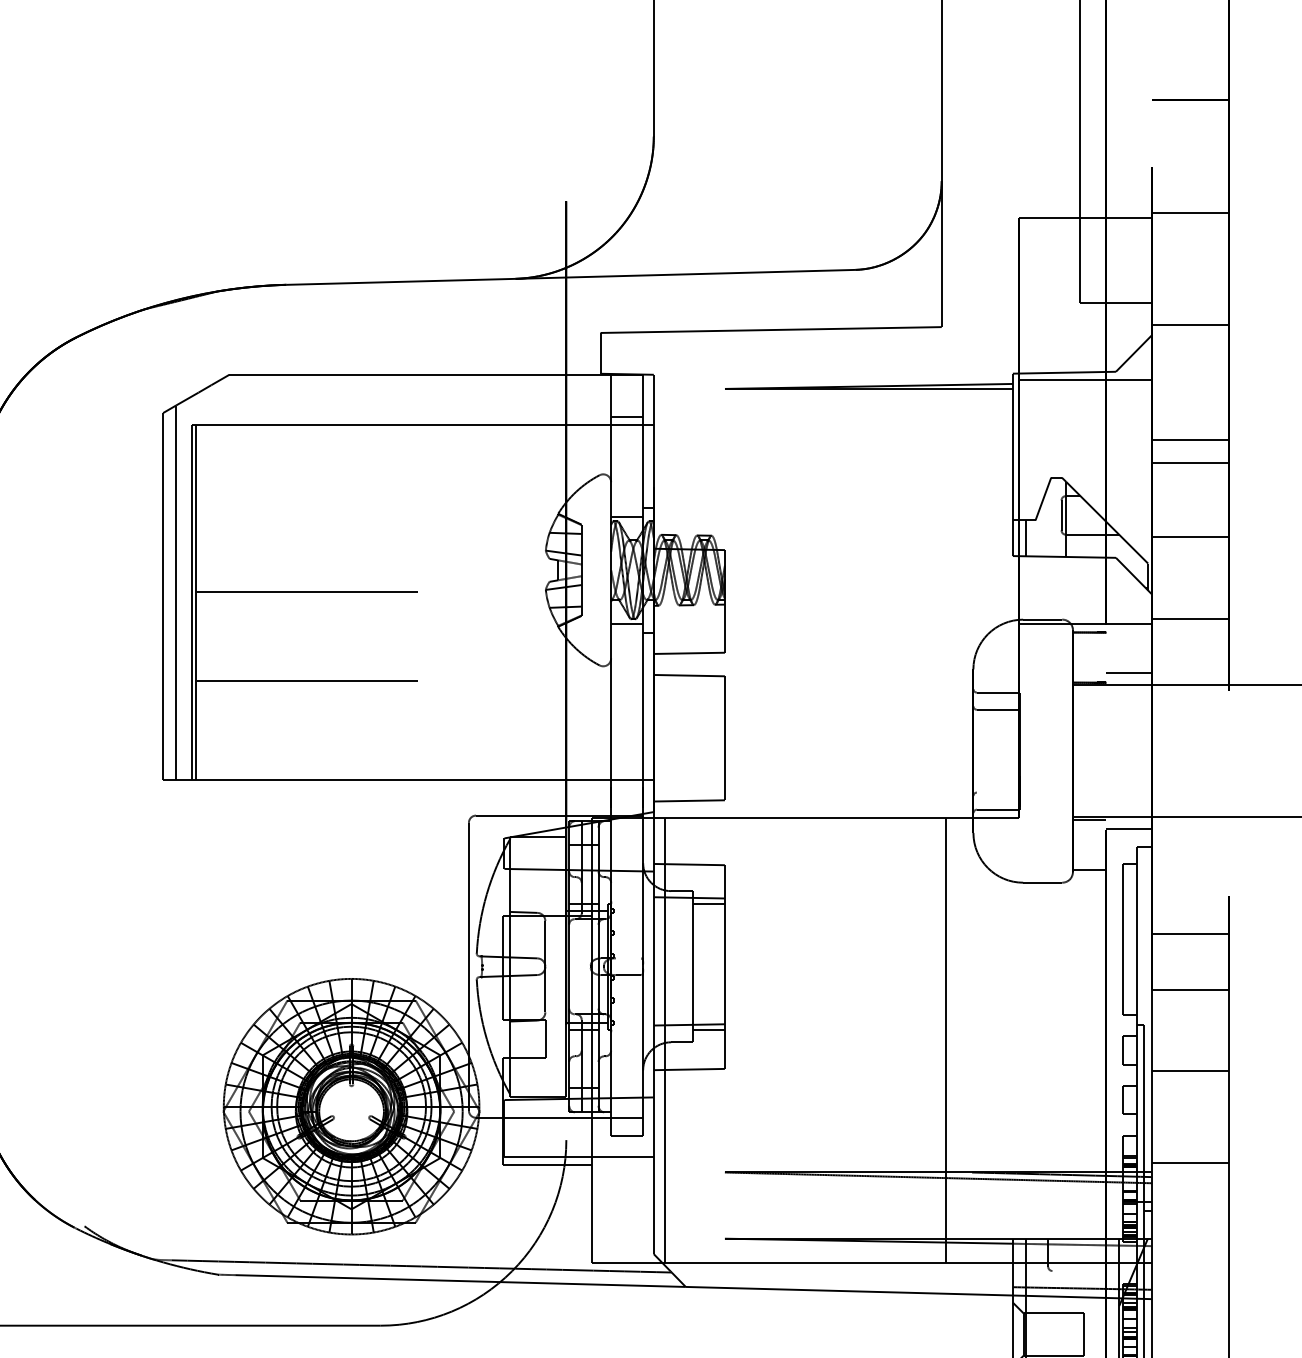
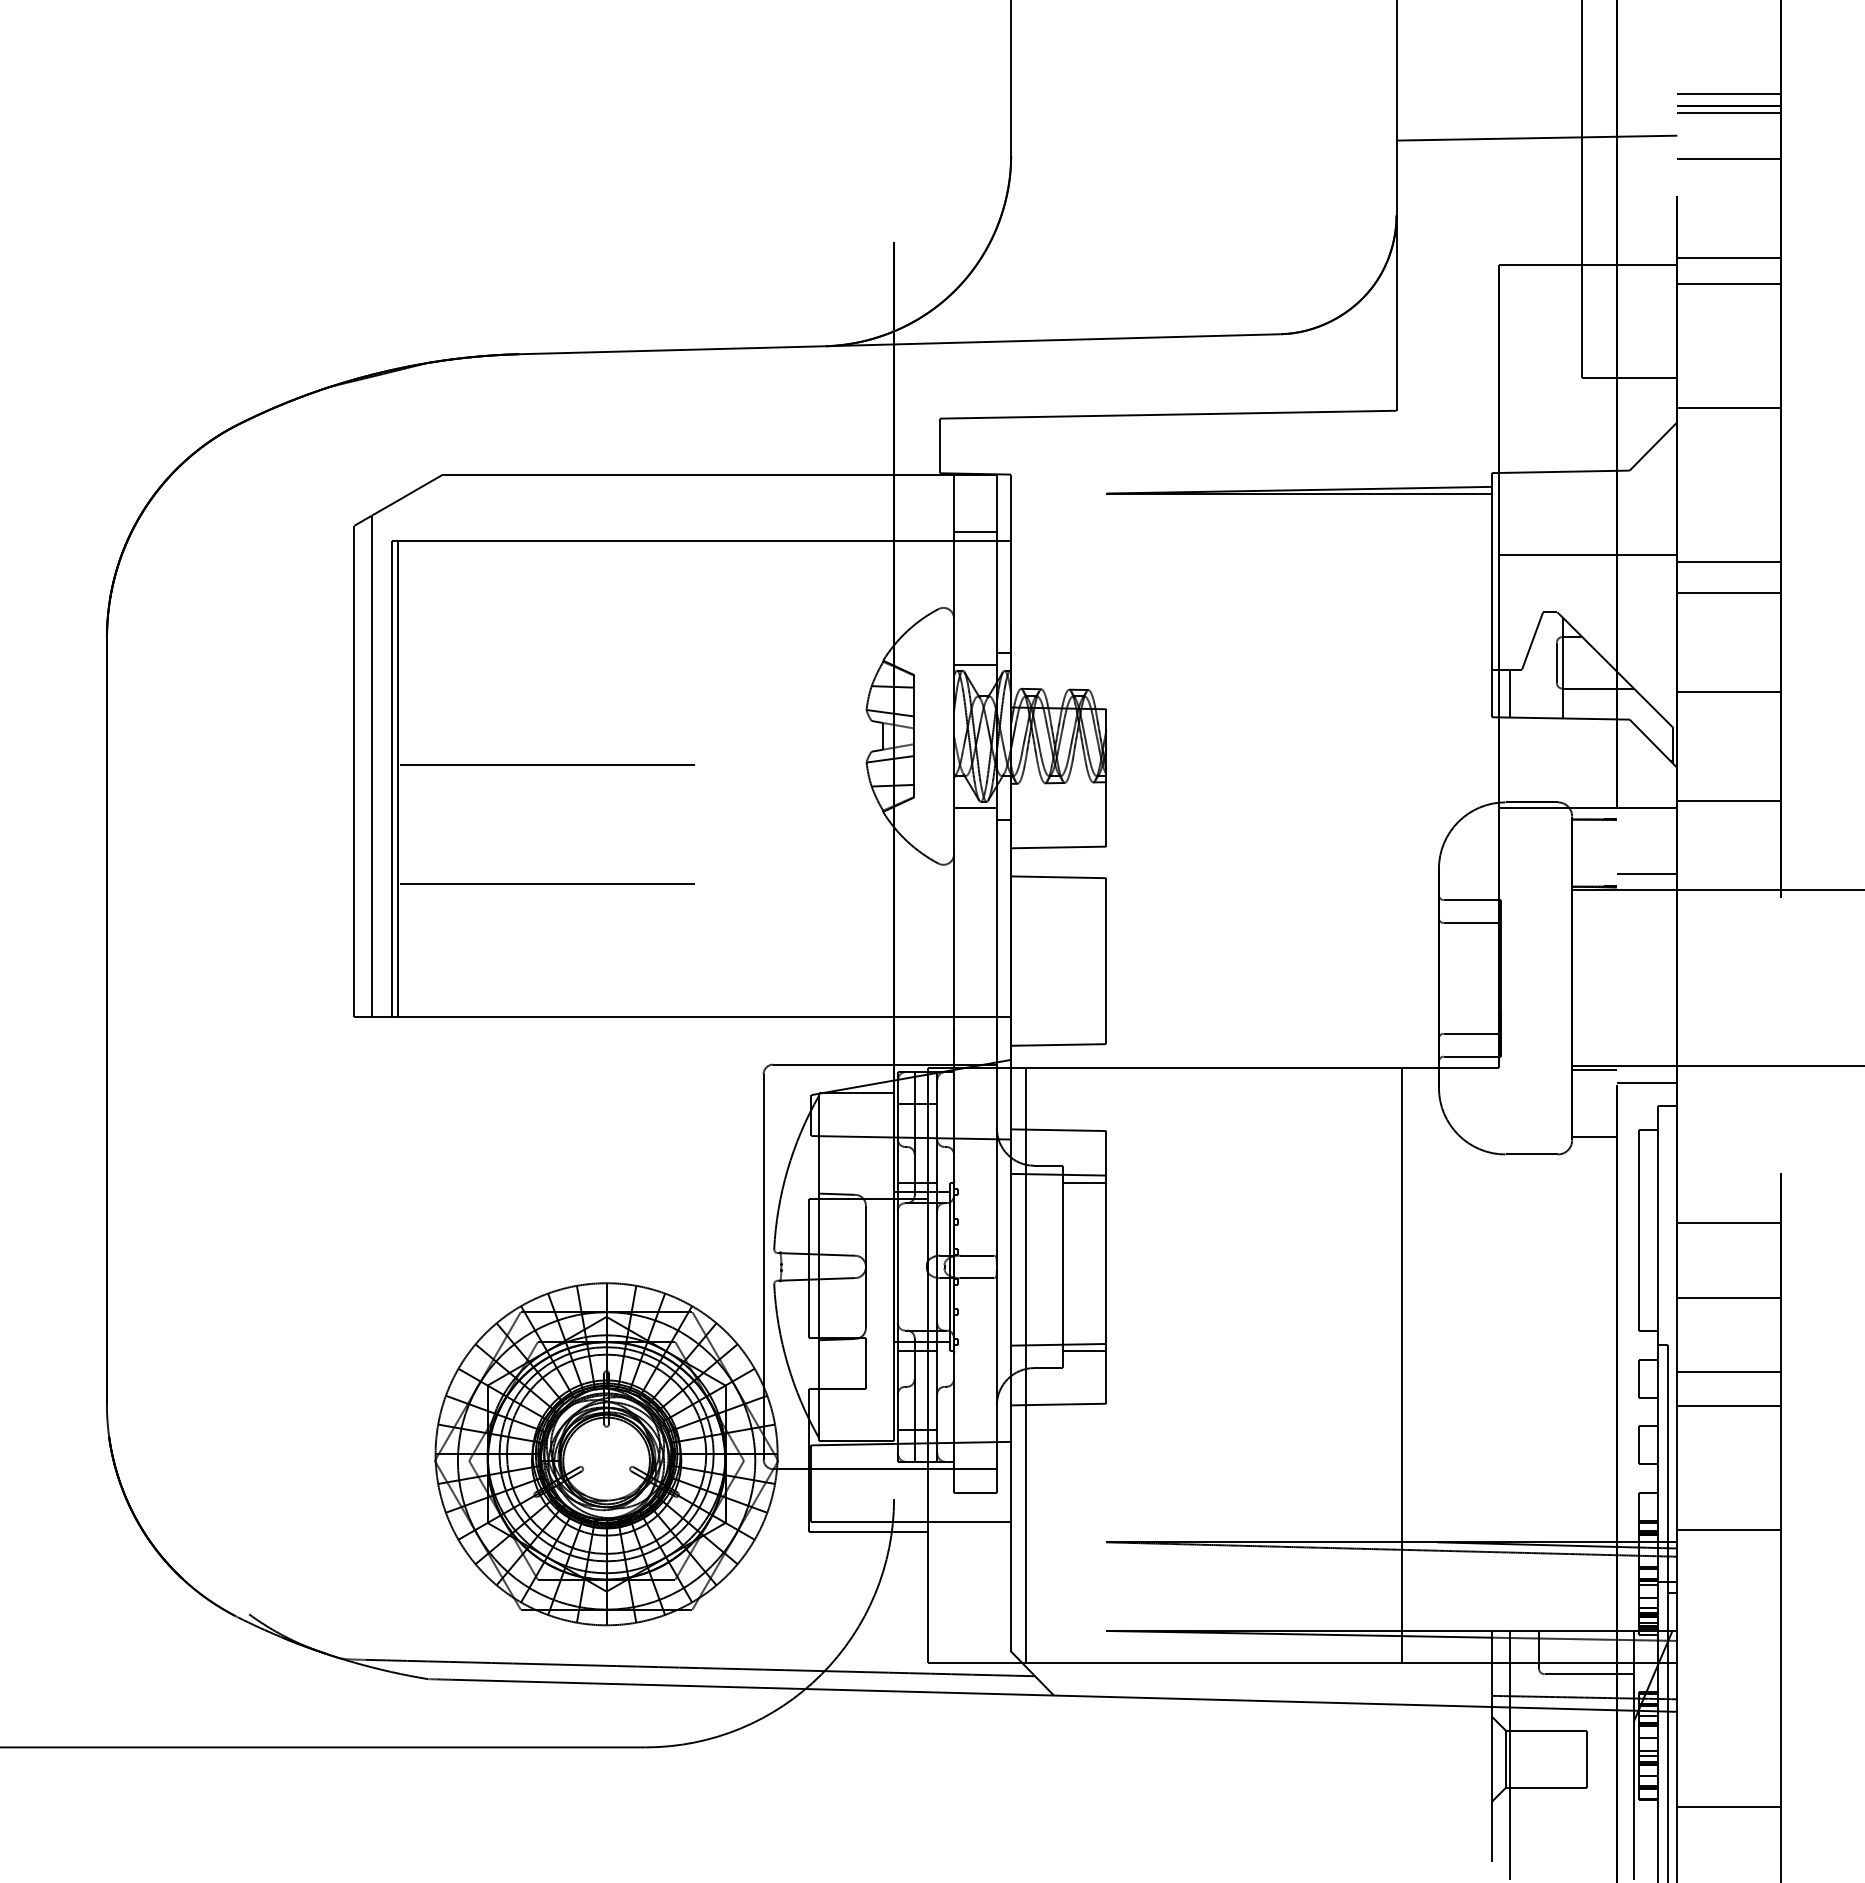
line: (1189, 90) -> (1728, 93), added
line: (1189, 104) -> (1728, 112), added
line: (1046, 122) -> (1536, 137), added
line: (1189, 139) -> (1728, 159), added
line: (1189, 232) -> (1728, 284), added
line: (1085, 379) -> (1588, 555), moved
line: (997, 792) -> (1471, 1033), added
line: (628, 958) -> (977, 1255), added
line: (1189, 1044) -> (1728, 1371), added
line: (1085, 1271) -> (1589, 1674), added

